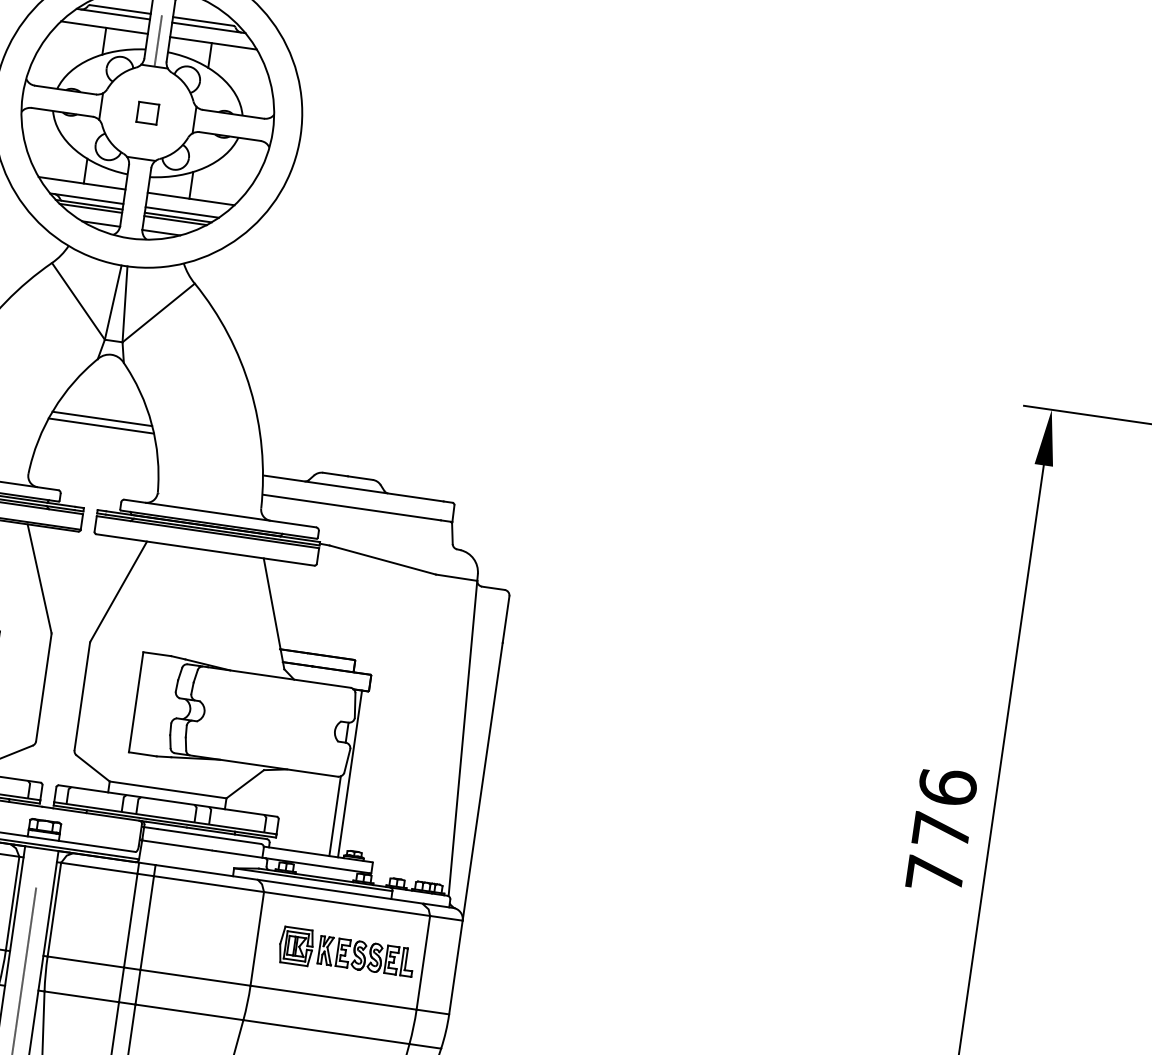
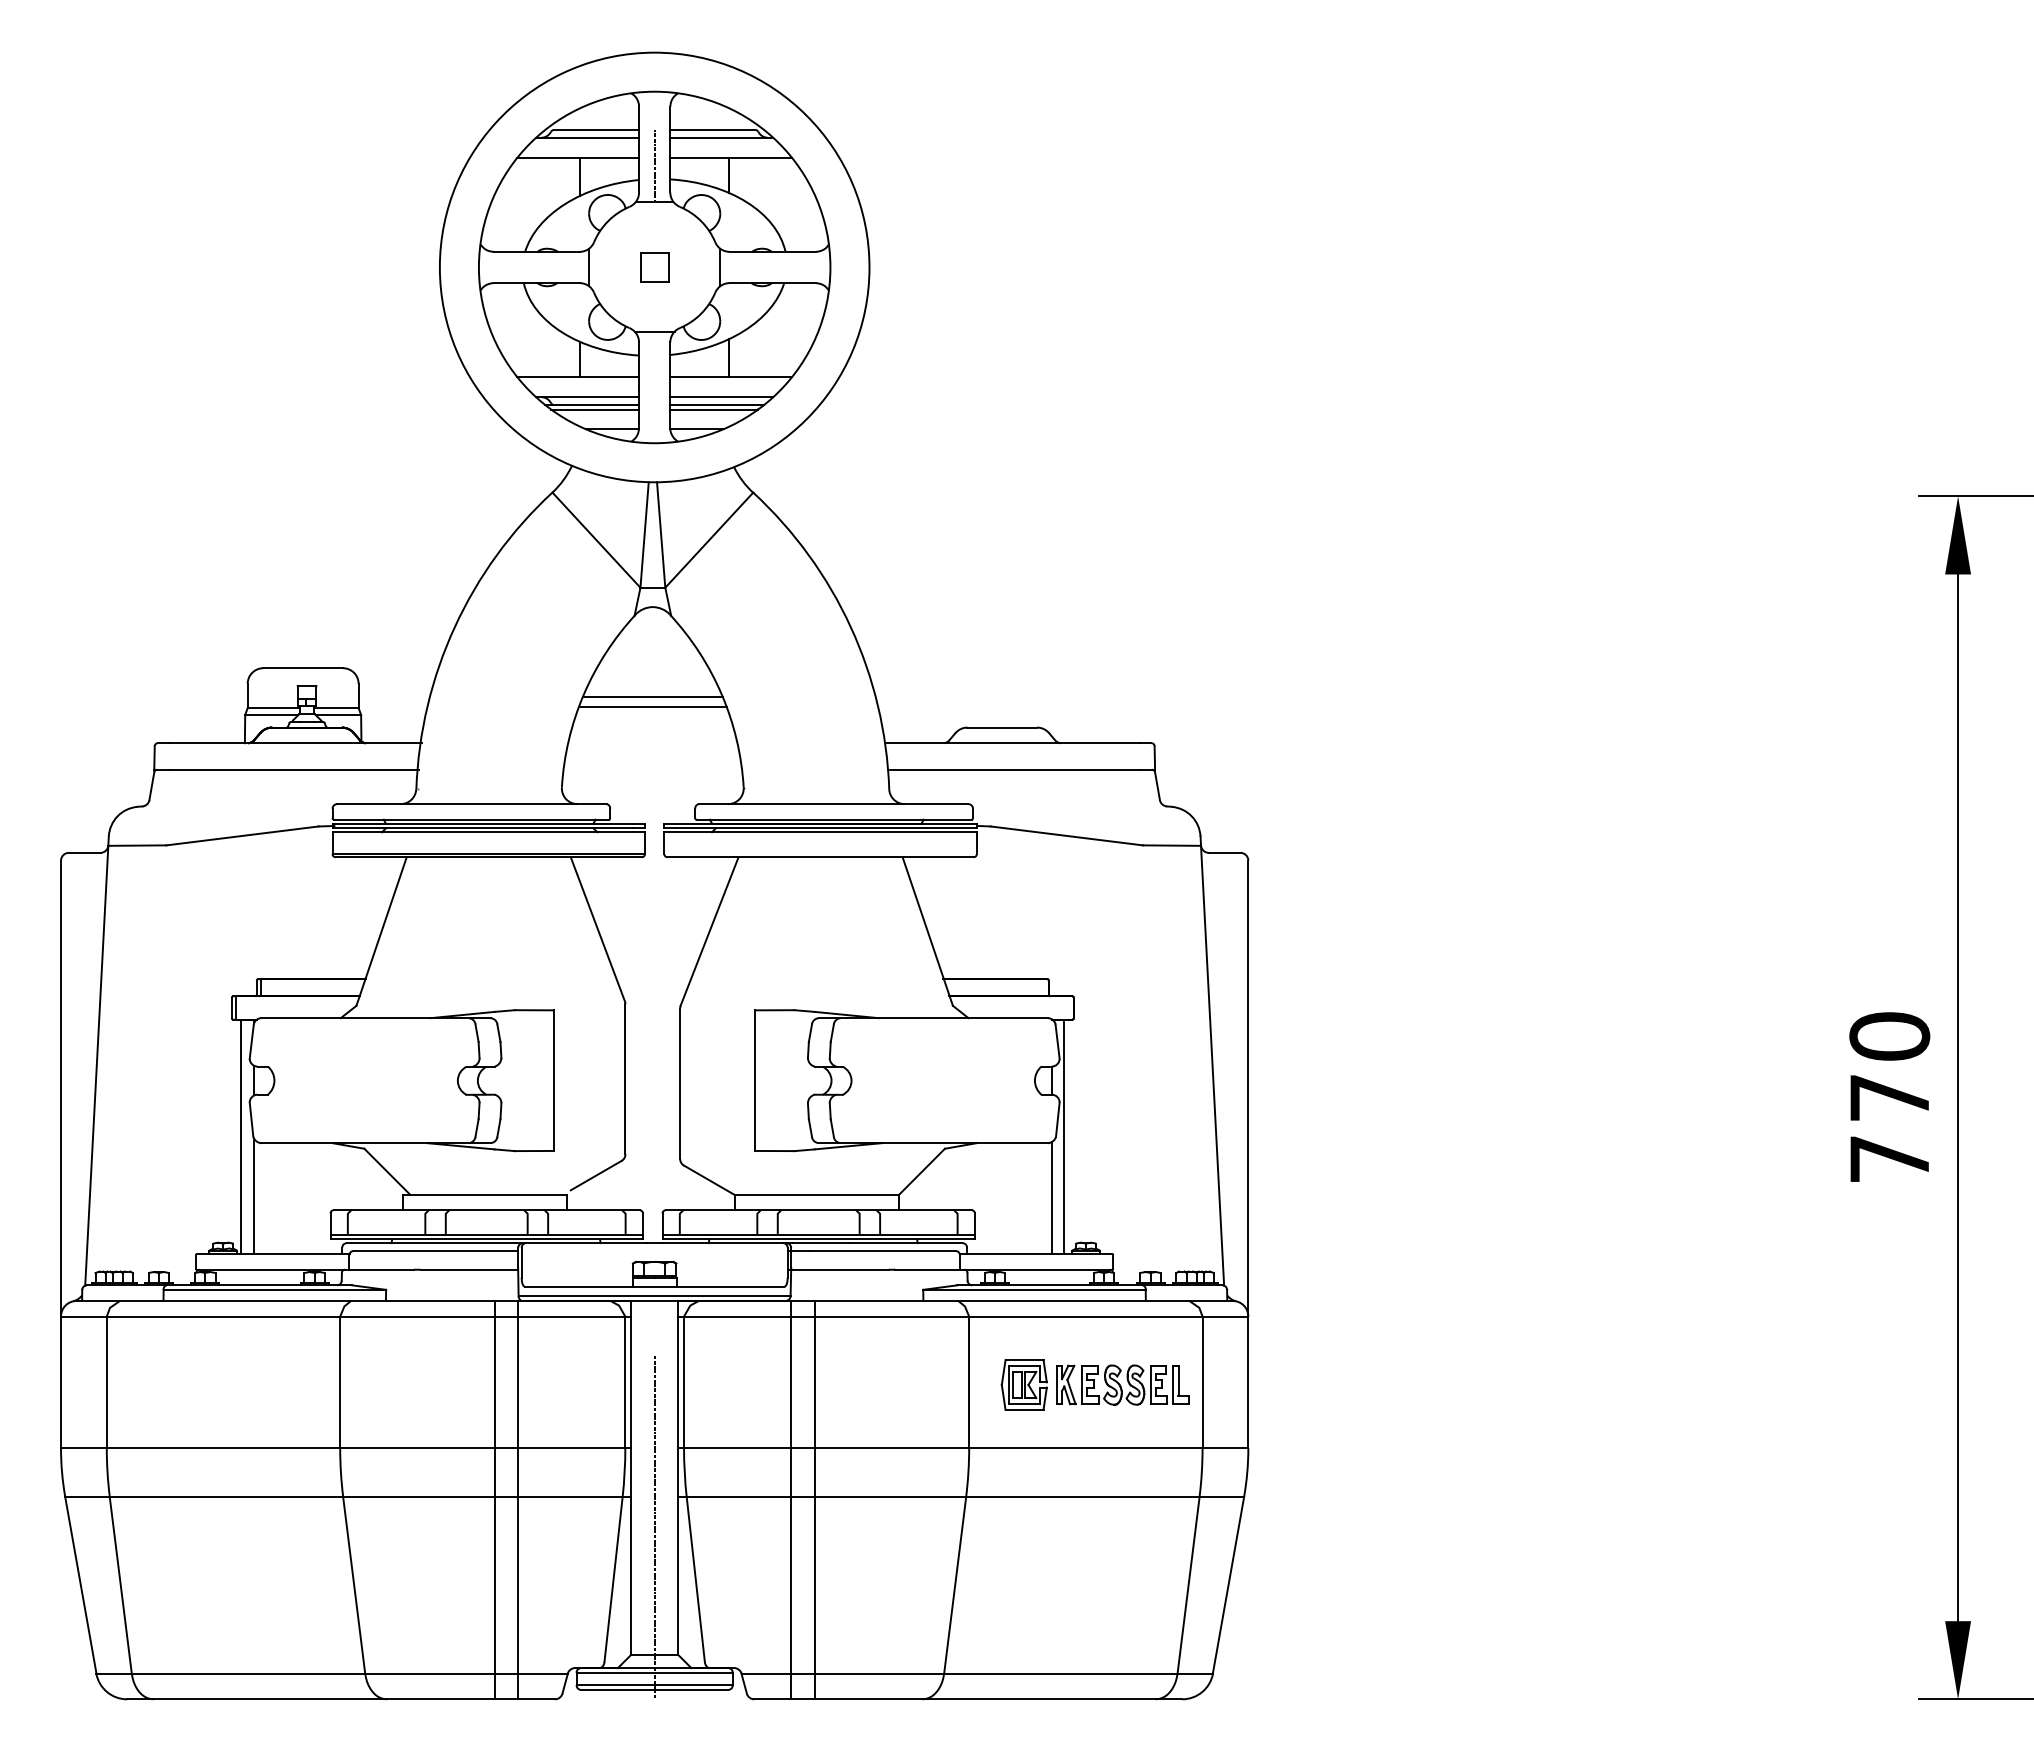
text: (947, 786) -> (1889, 1035), 776 -> 770

